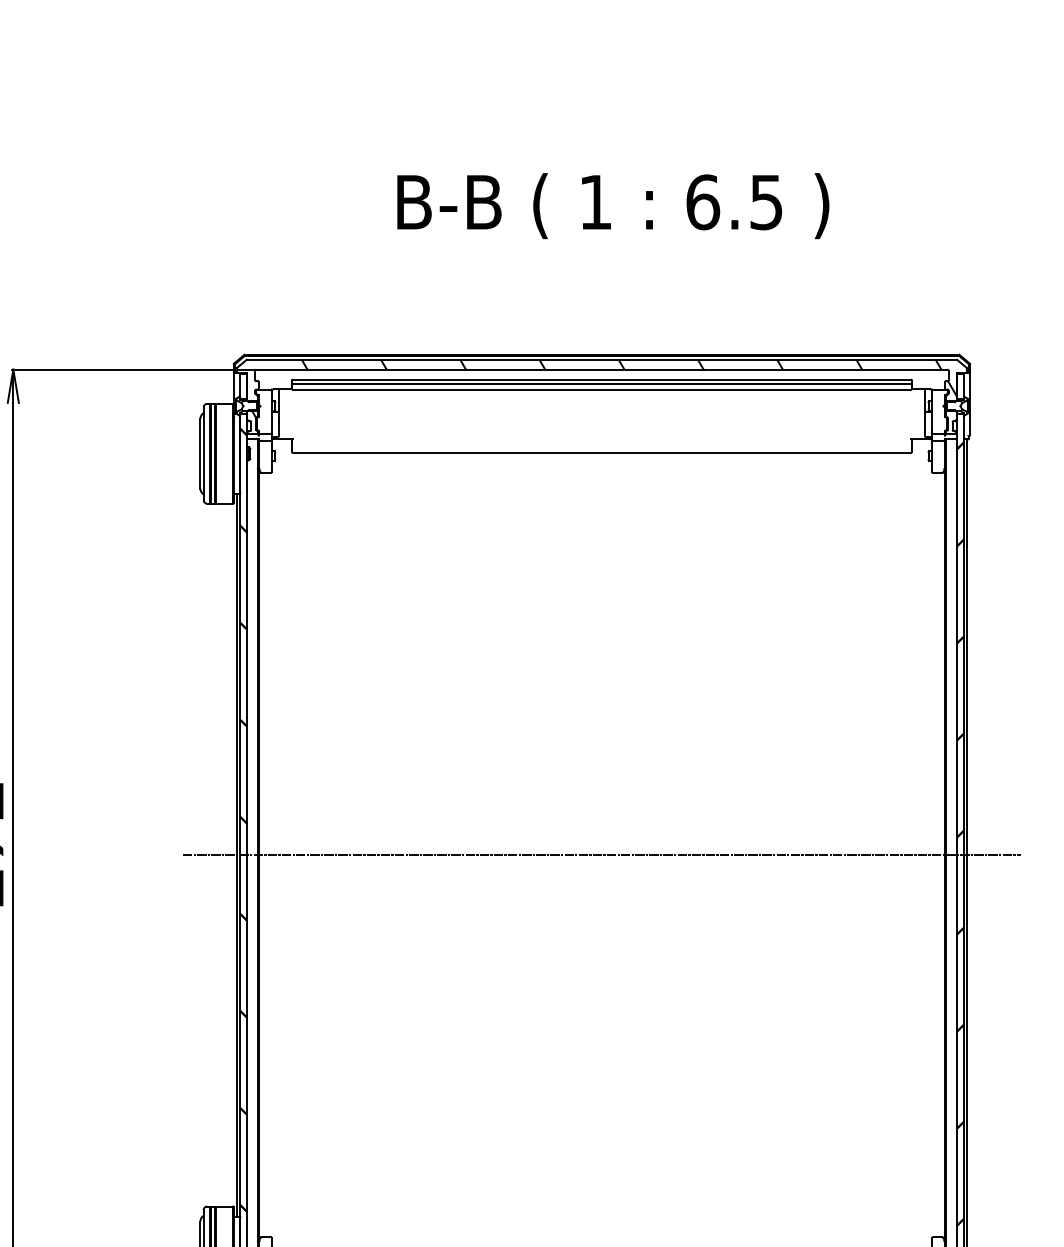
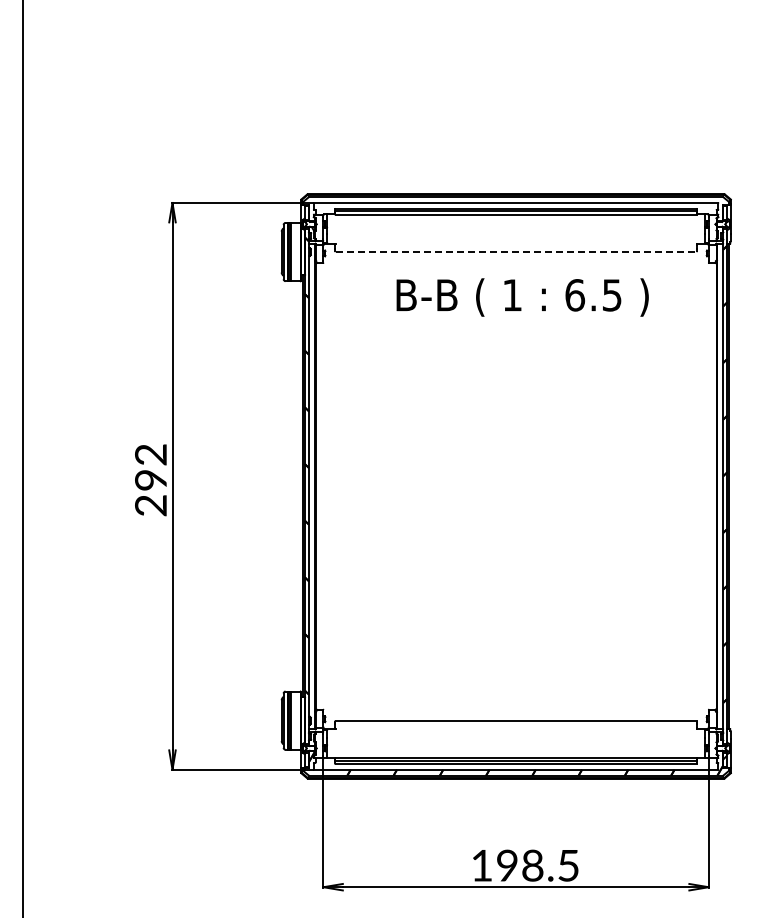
text: (612, 206) -> (522, 297), moved
hatch: (628, 377) -> (531, 207), removed
line: (602, 452) -> (516, 251), solid -> dashed
line: (600, 855) -> (515, 486), removed

